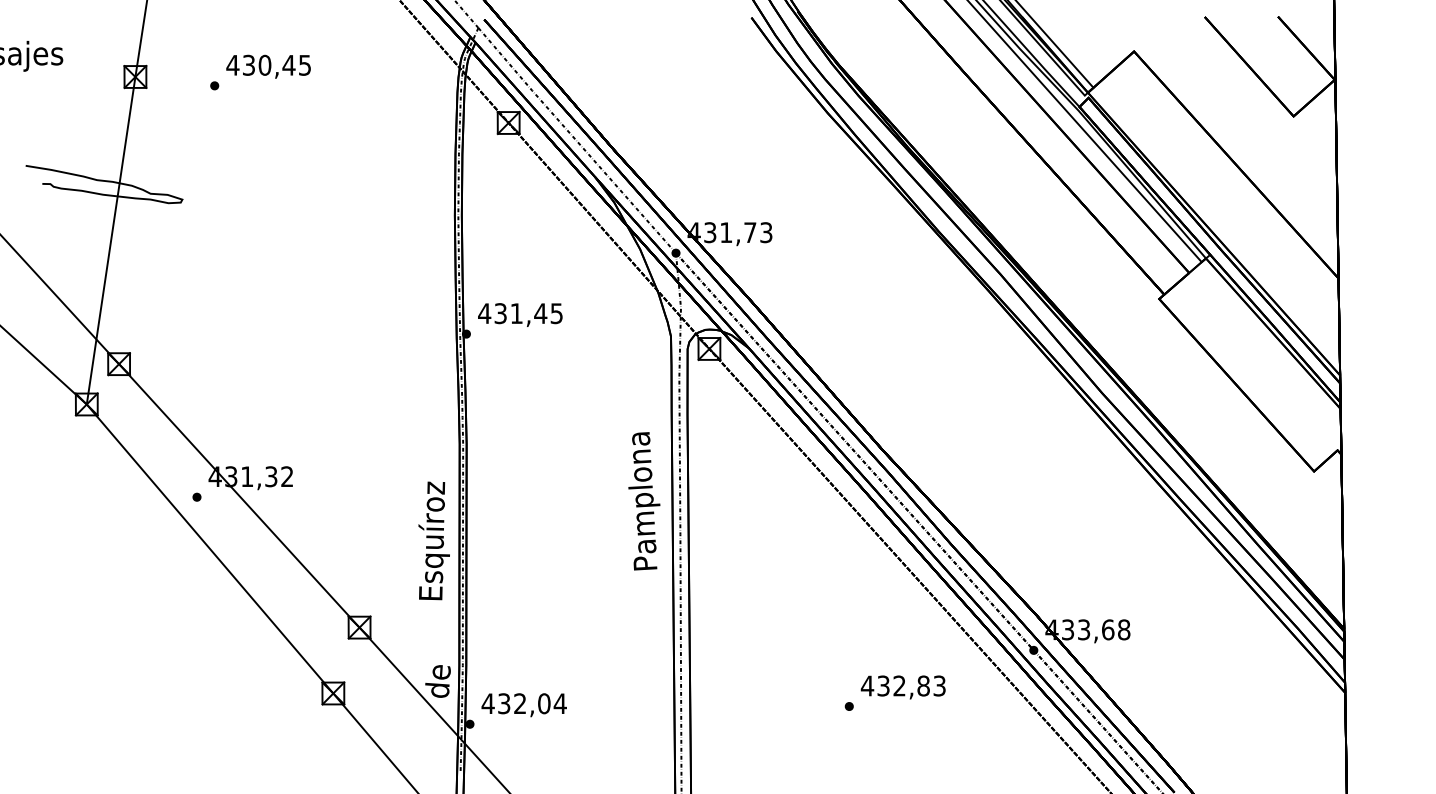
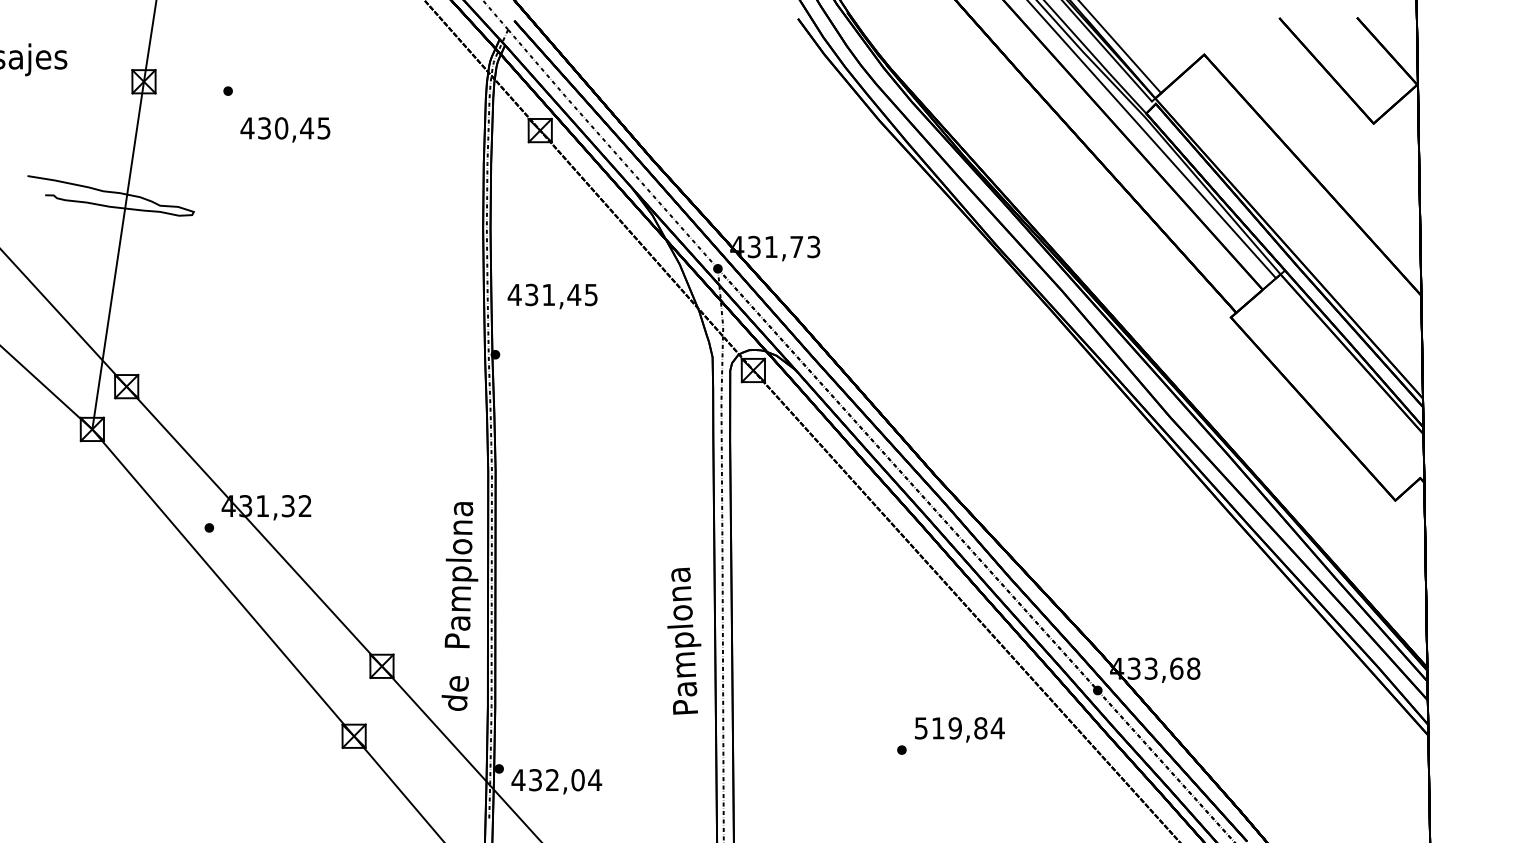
text: (268, 66) -> (285, 129), moved
text: (520, 315) -> (552, 296), moved
text: (644, 500) -> (684, 640), moved
text: (434, 542) -> (461, 575), Esquíroz -> Pamplona
text: (437, 681) -> (454, 693), moved
text: (903, 686) -> (959, 728), 432,83 -> 519,84
text: (523, 705) -> (556, 781), moved

